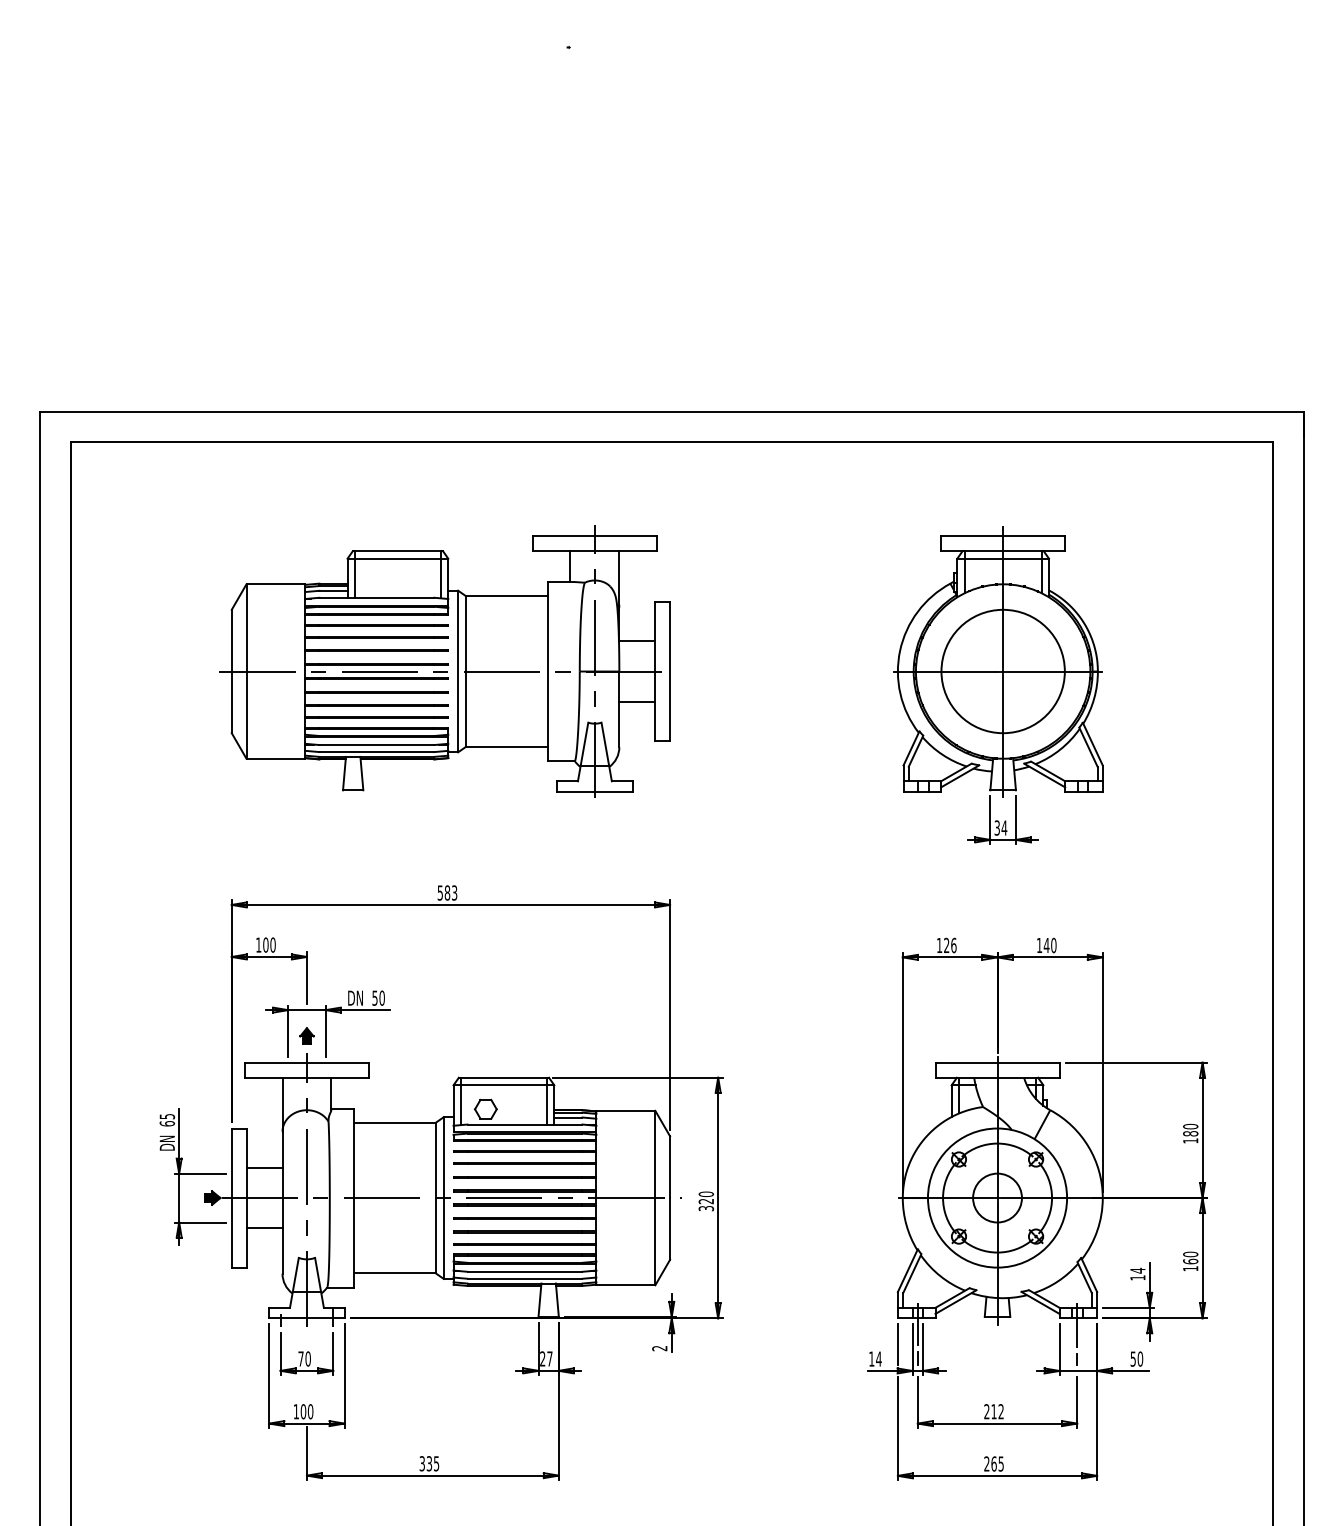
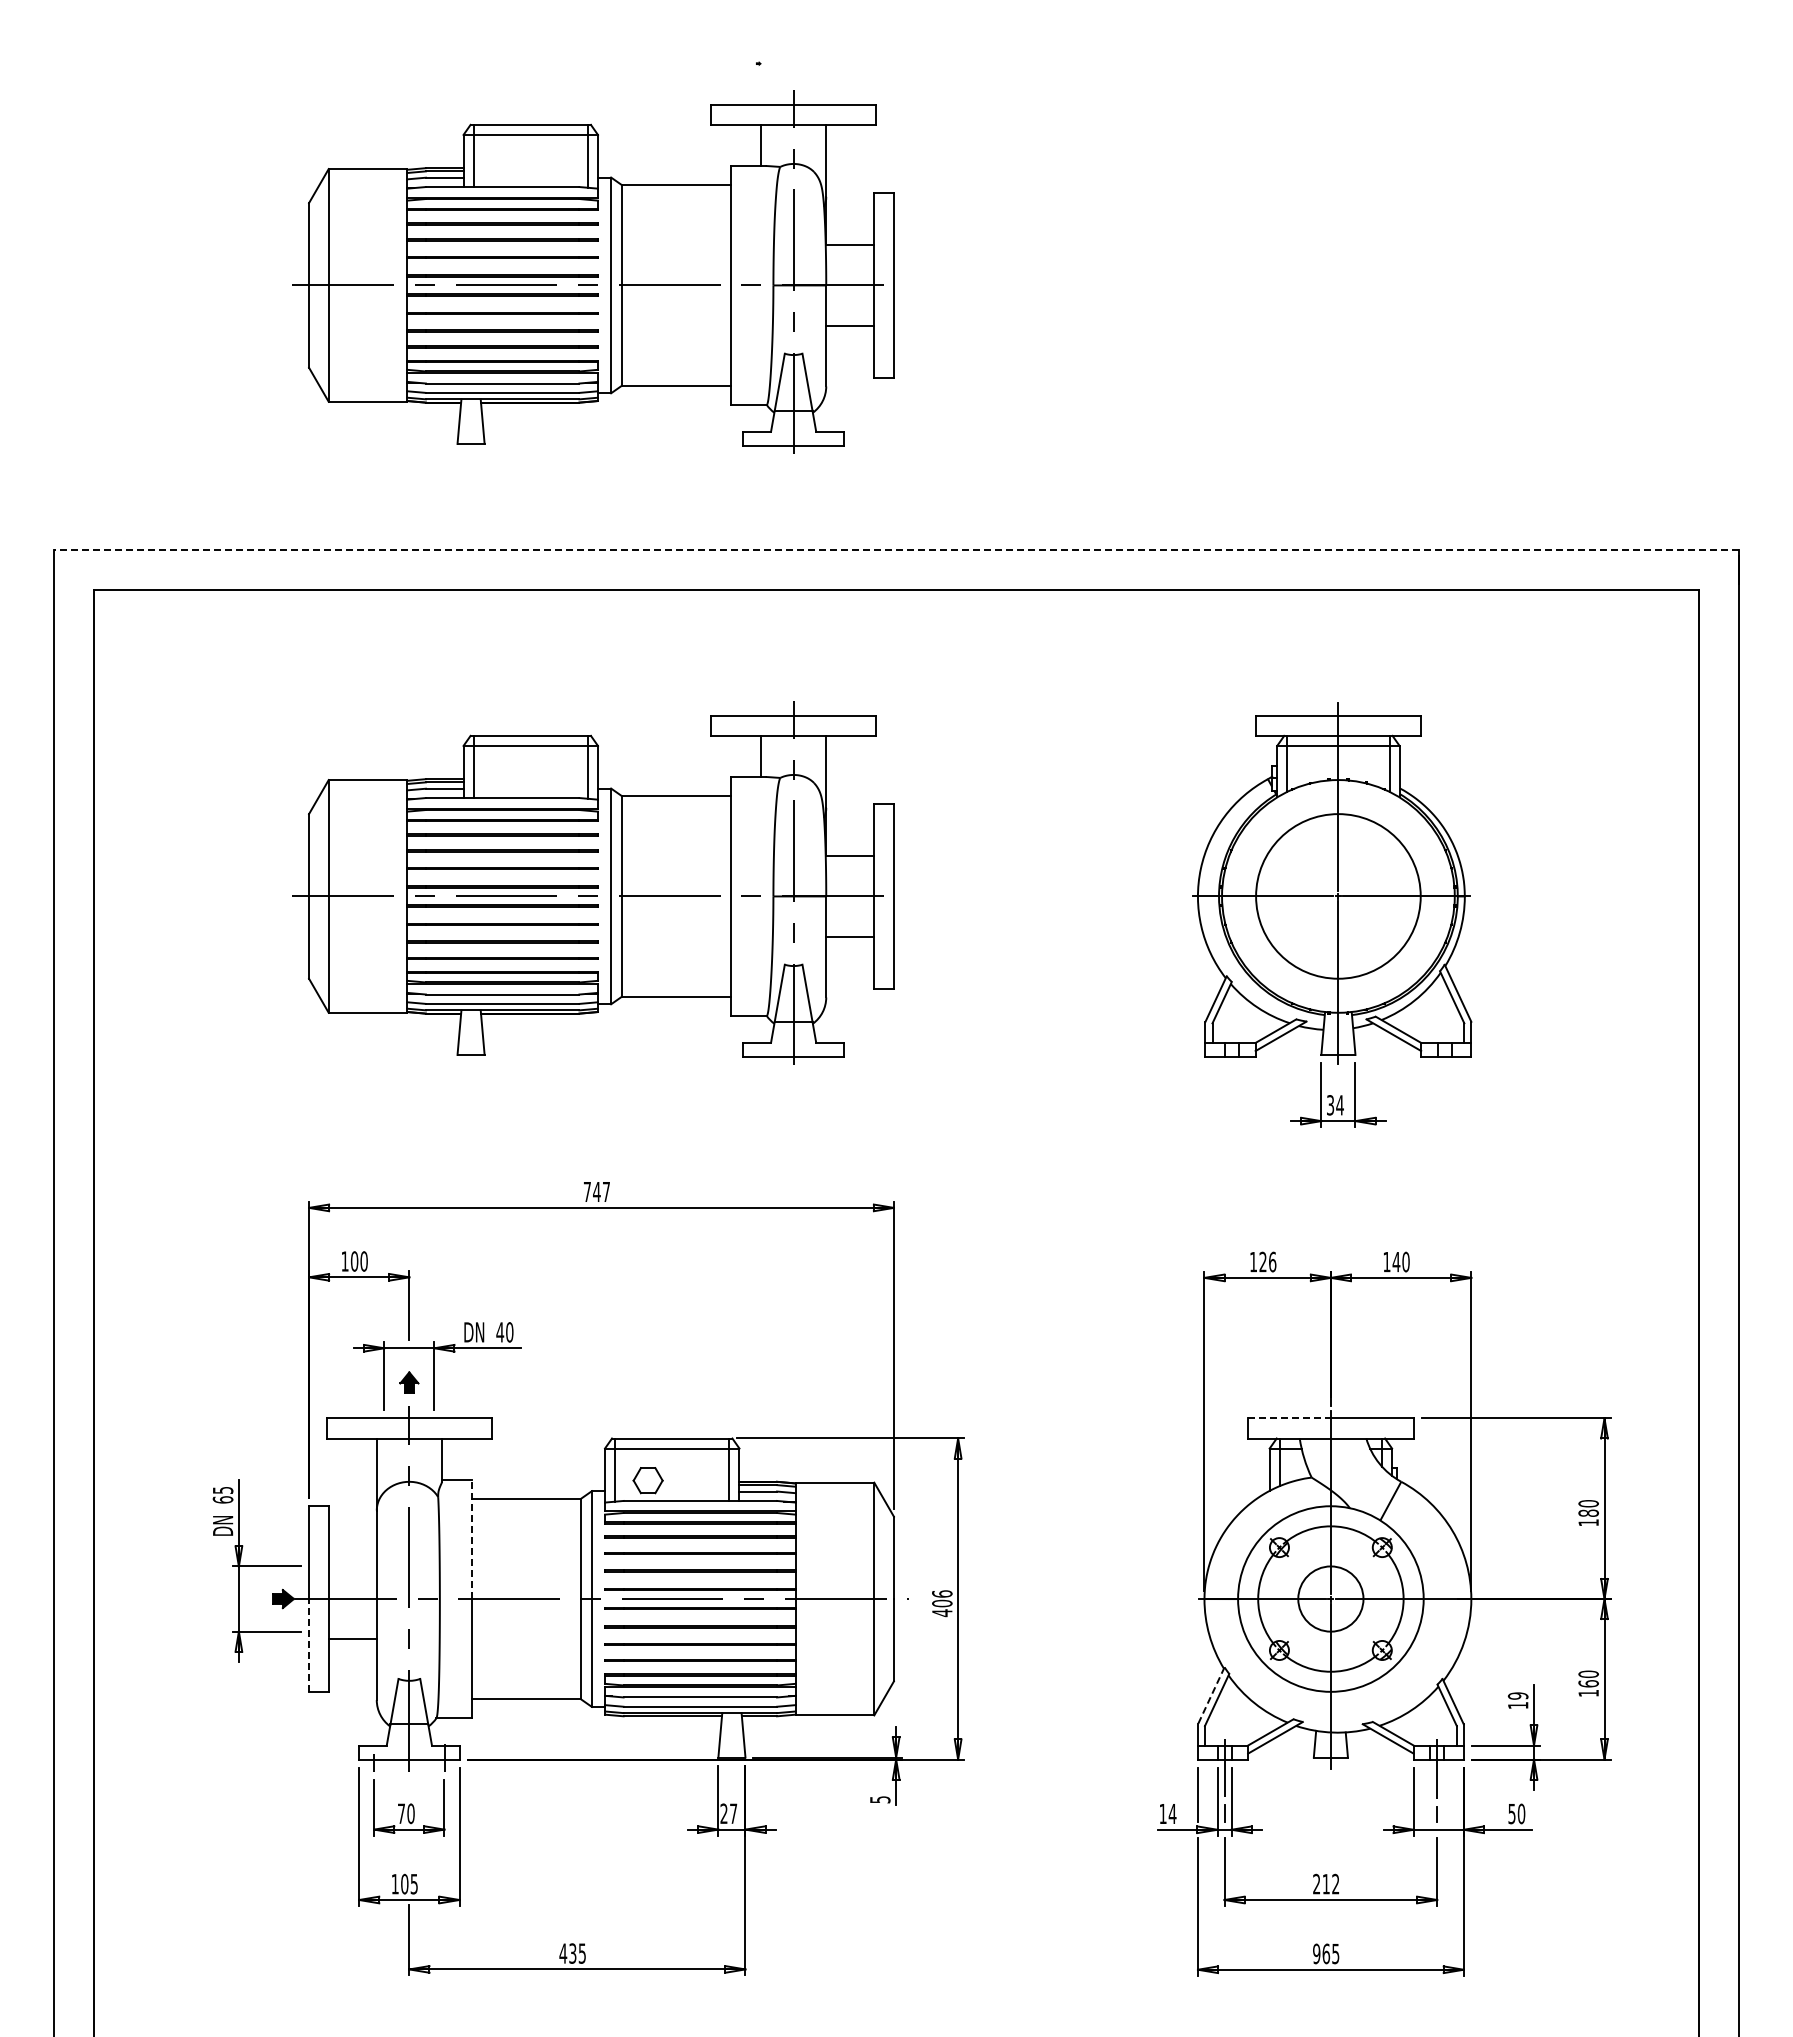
part: (444, 203) -> (593, 271), added
line: (672, 411) -> (896, 549), solid -> dashed
text: (447, 892) -> (596, 1191), 583 -> 747
text: (375, 998) -> (500, 1332), 50 -> 40
line: (967, 1062) -> (1290, 1418), solid -> dashed
line: (353, 1153) -> (471, 1539), solid -> dashed
line: (264, 1167) -> (352, 1558), removed
text: (706, 1201) -> (942, 1603), 320 -> 406
line: (232, 1232) -> (309, 1644), solid -> dashed
line: (908, 1270) -> (1211, 1695), solid -> dashed
text: (1137, 1270) -> (1517, 1695), 14 -> 19
text: (660, 1348) -> (880, 1799), 2 -> 5
text: (310, 1411) -> (414, 1883), 100 -> 105
text: (422, 1463) -> (563, 1953), 335 -> 435
text: (986, 1463) -> (1316, 1953), 265 -> 965

